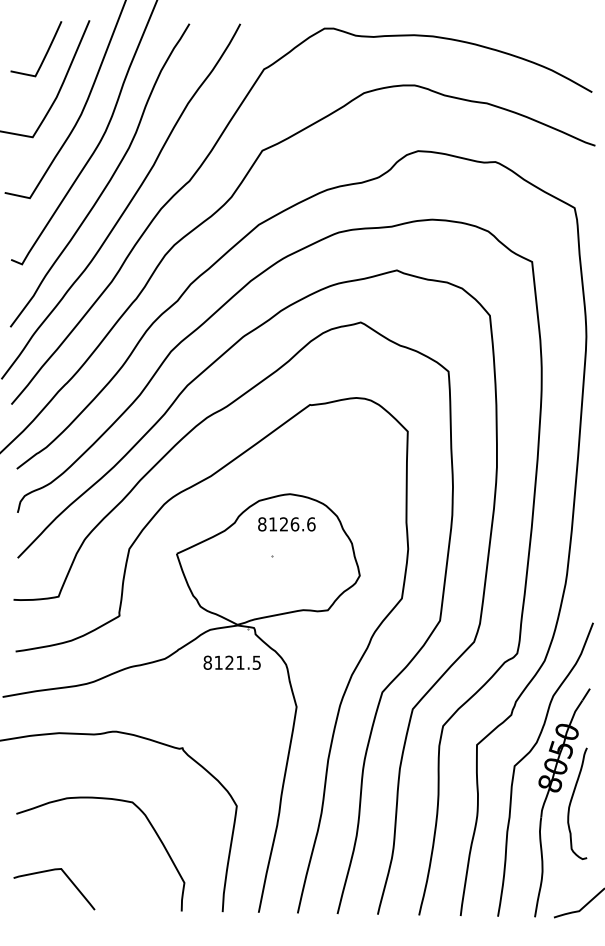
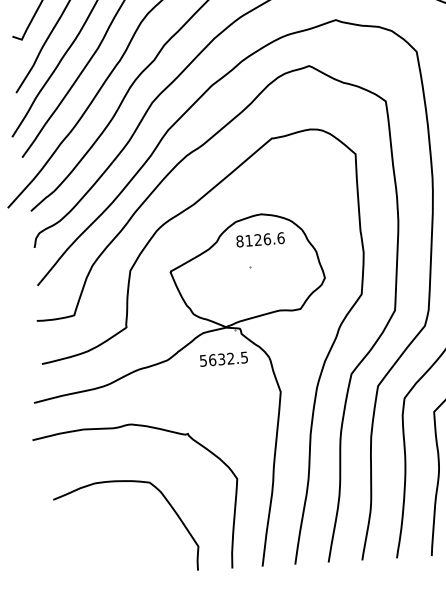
text: (223, 662) -> (216, 359), 8121.5 -> 5632.5
curve: (67, 878) -> (100, 550), removed

